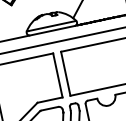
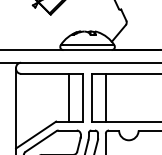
line: (78, 70) -> (105, 97), added
line: (45, 77) -> (69, 97), added

